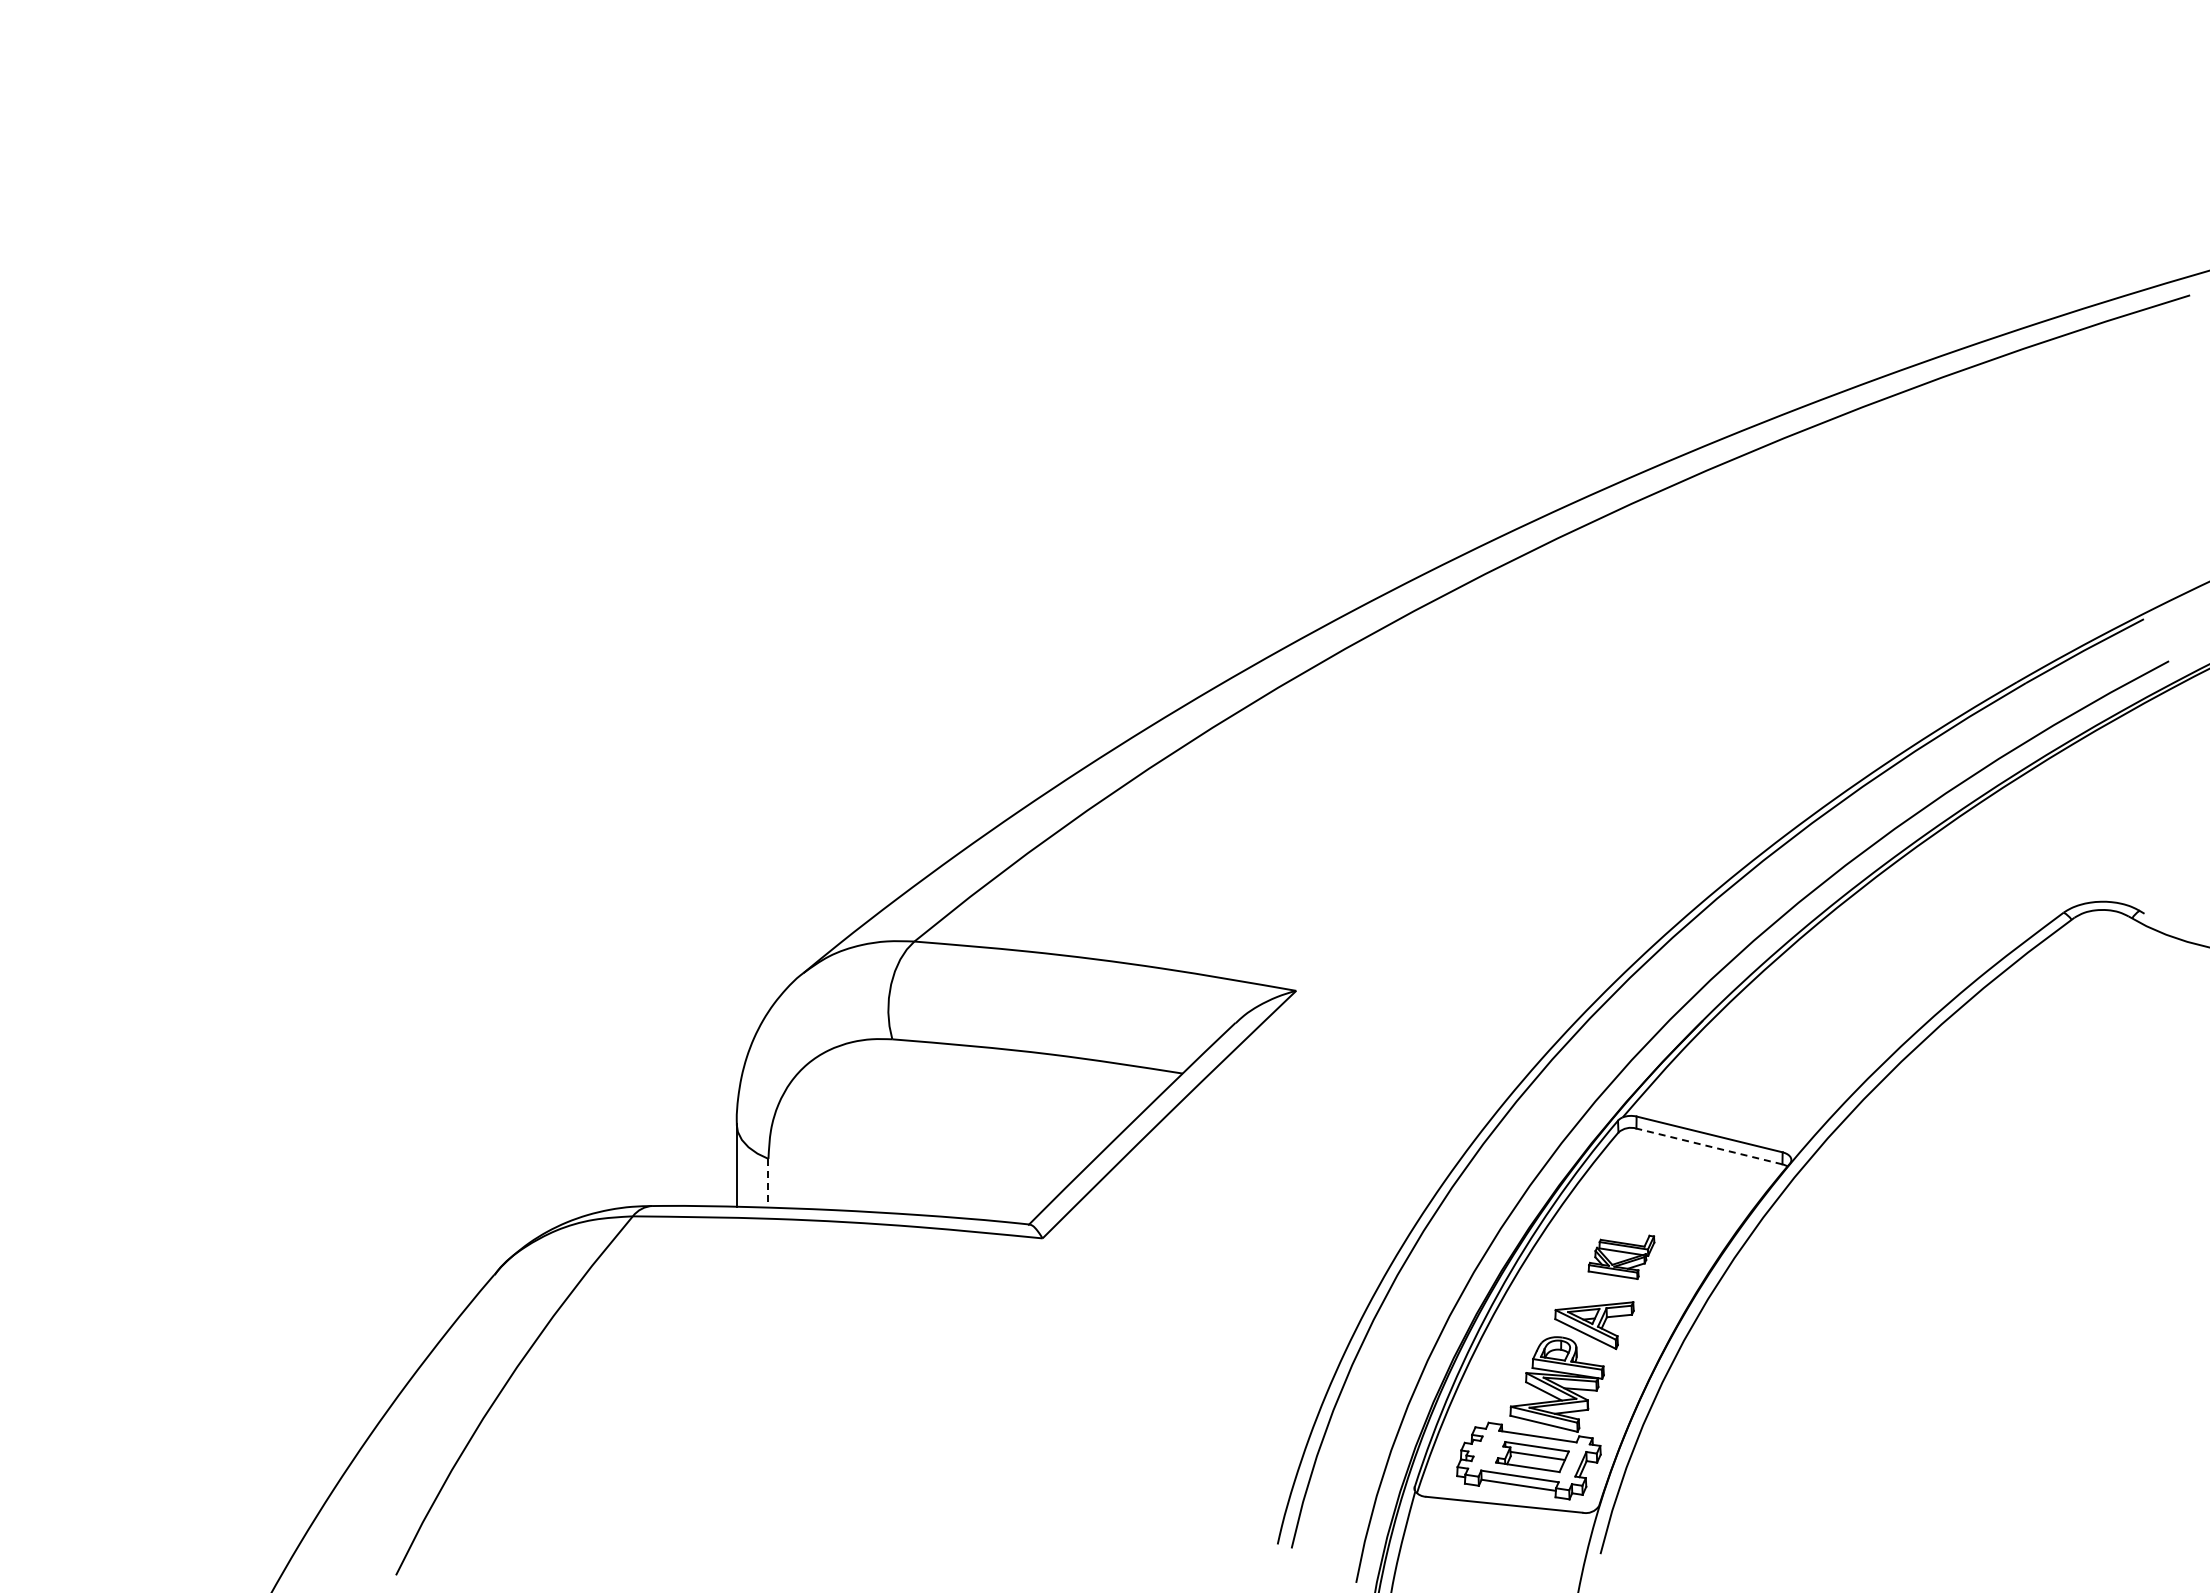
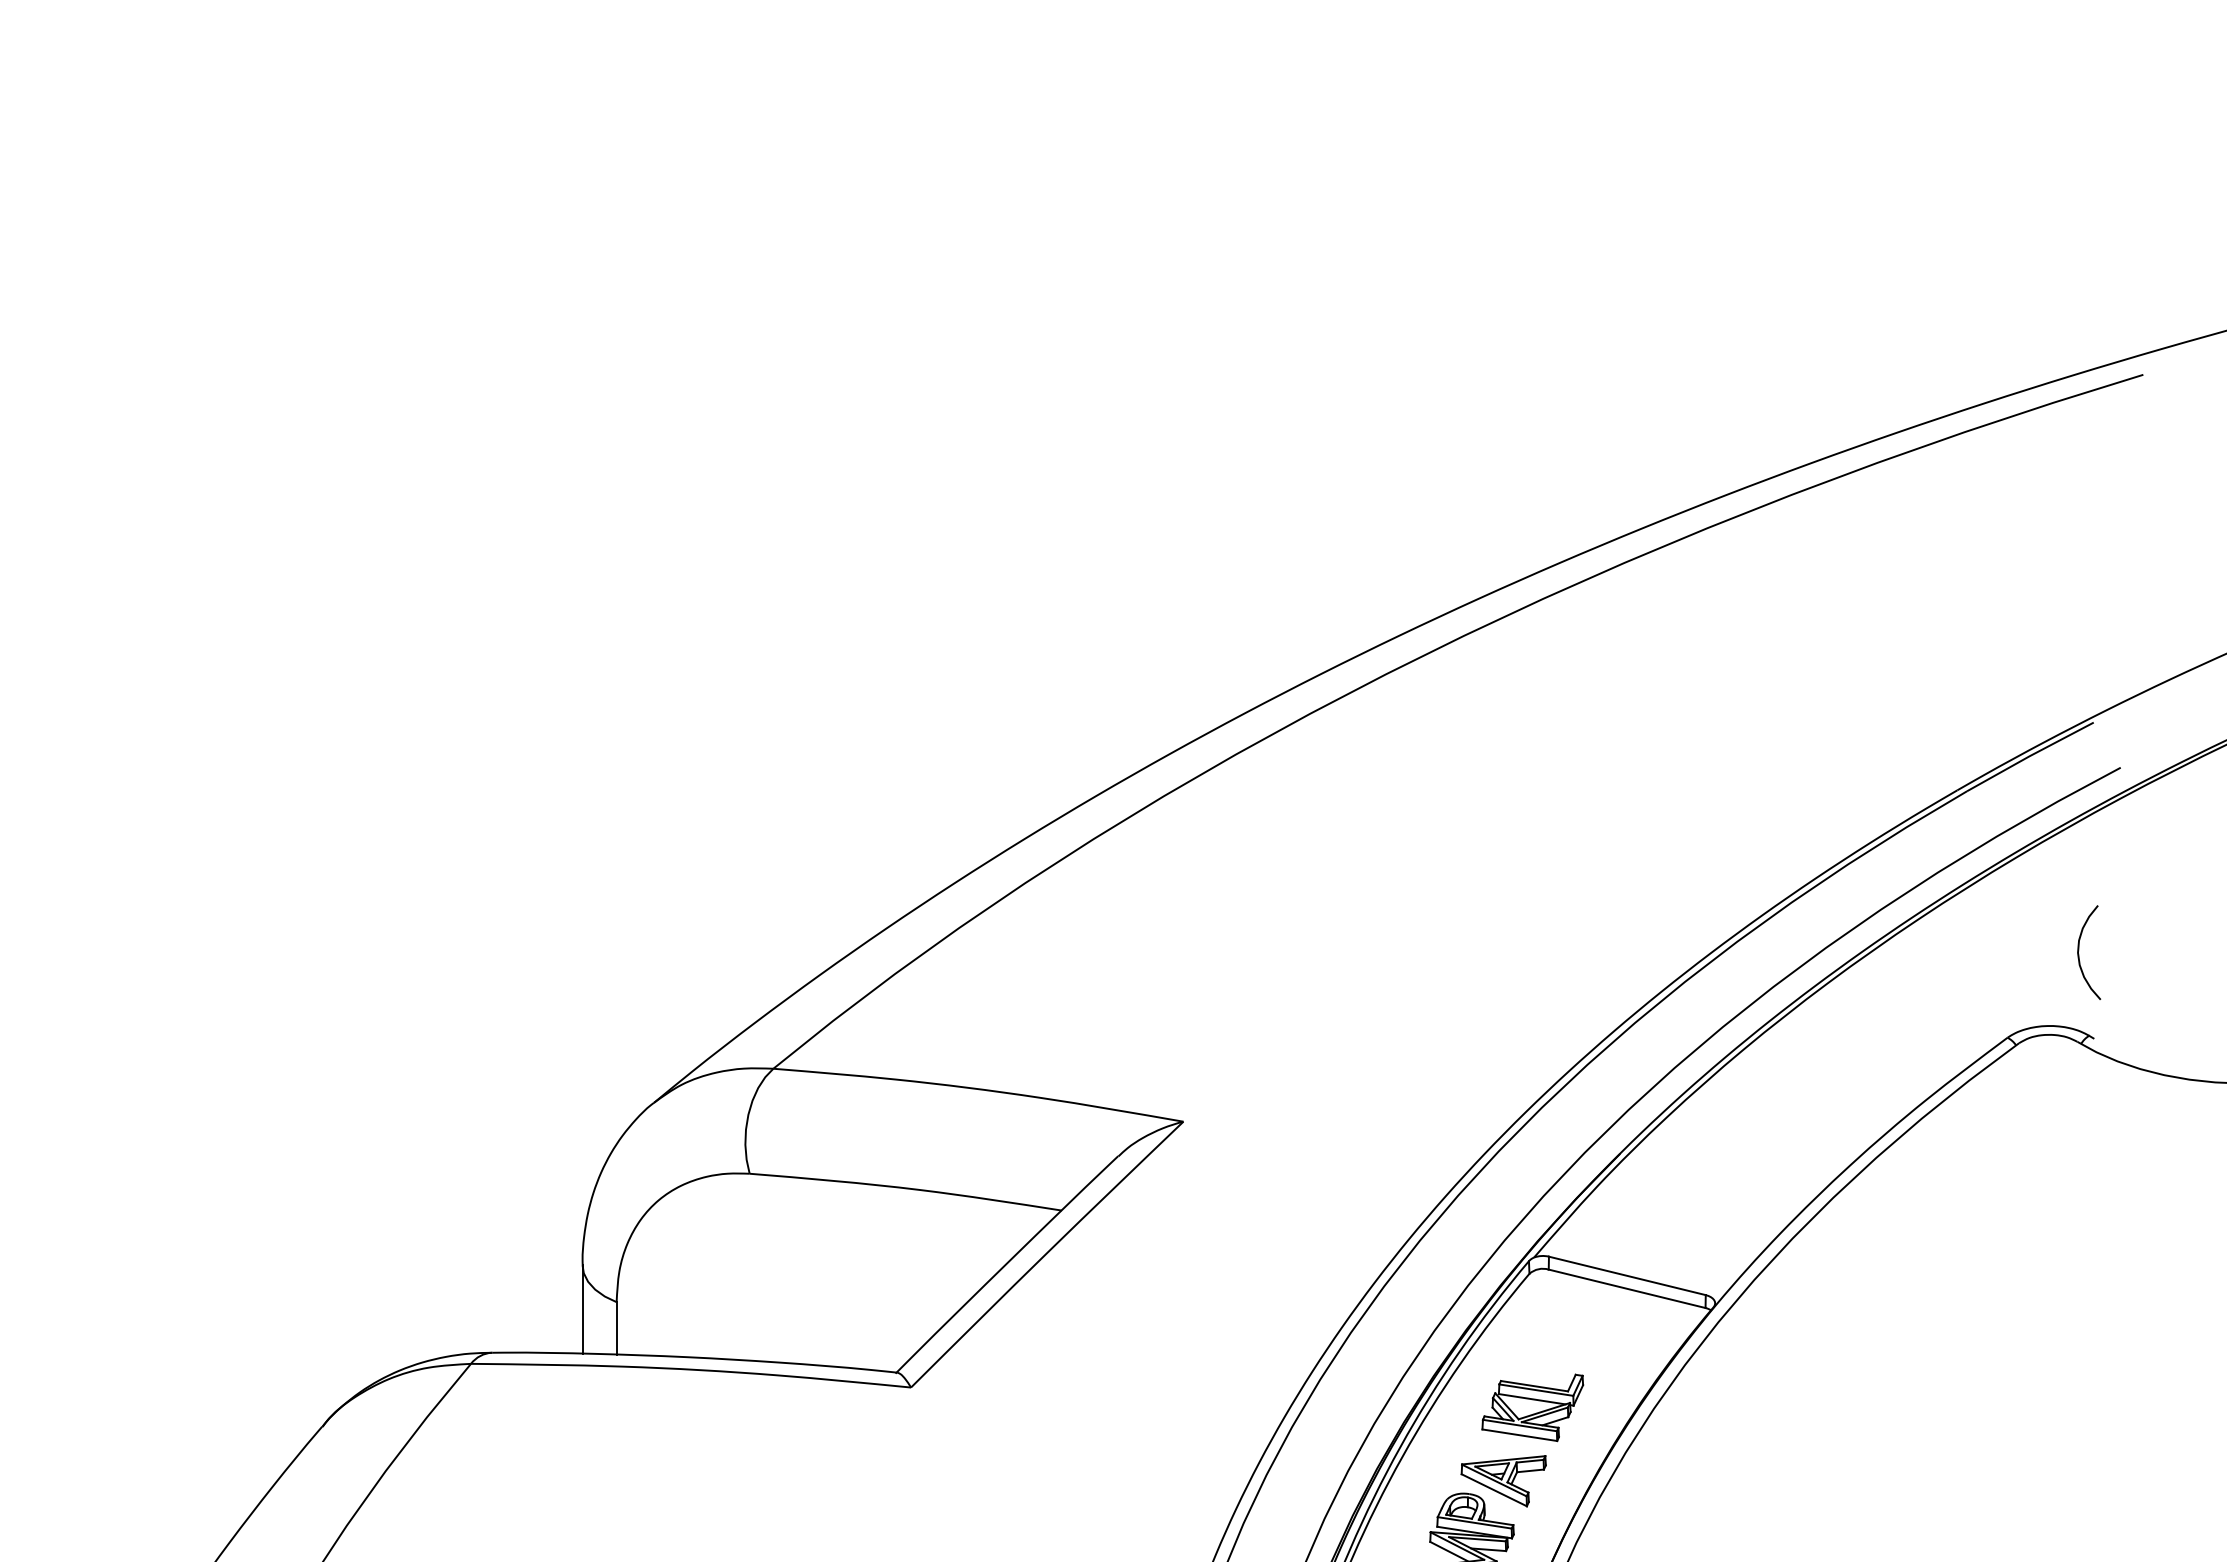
curve: (2130, 833) -> (2079, 952), added
line: (1708, 1146) -> (1626, 1288), dashed -> solid
line: (768, 1183) -> (616, 1328), dashed -> solid
part: (1621, 1257) -> (1532, 1408), size x1.43

